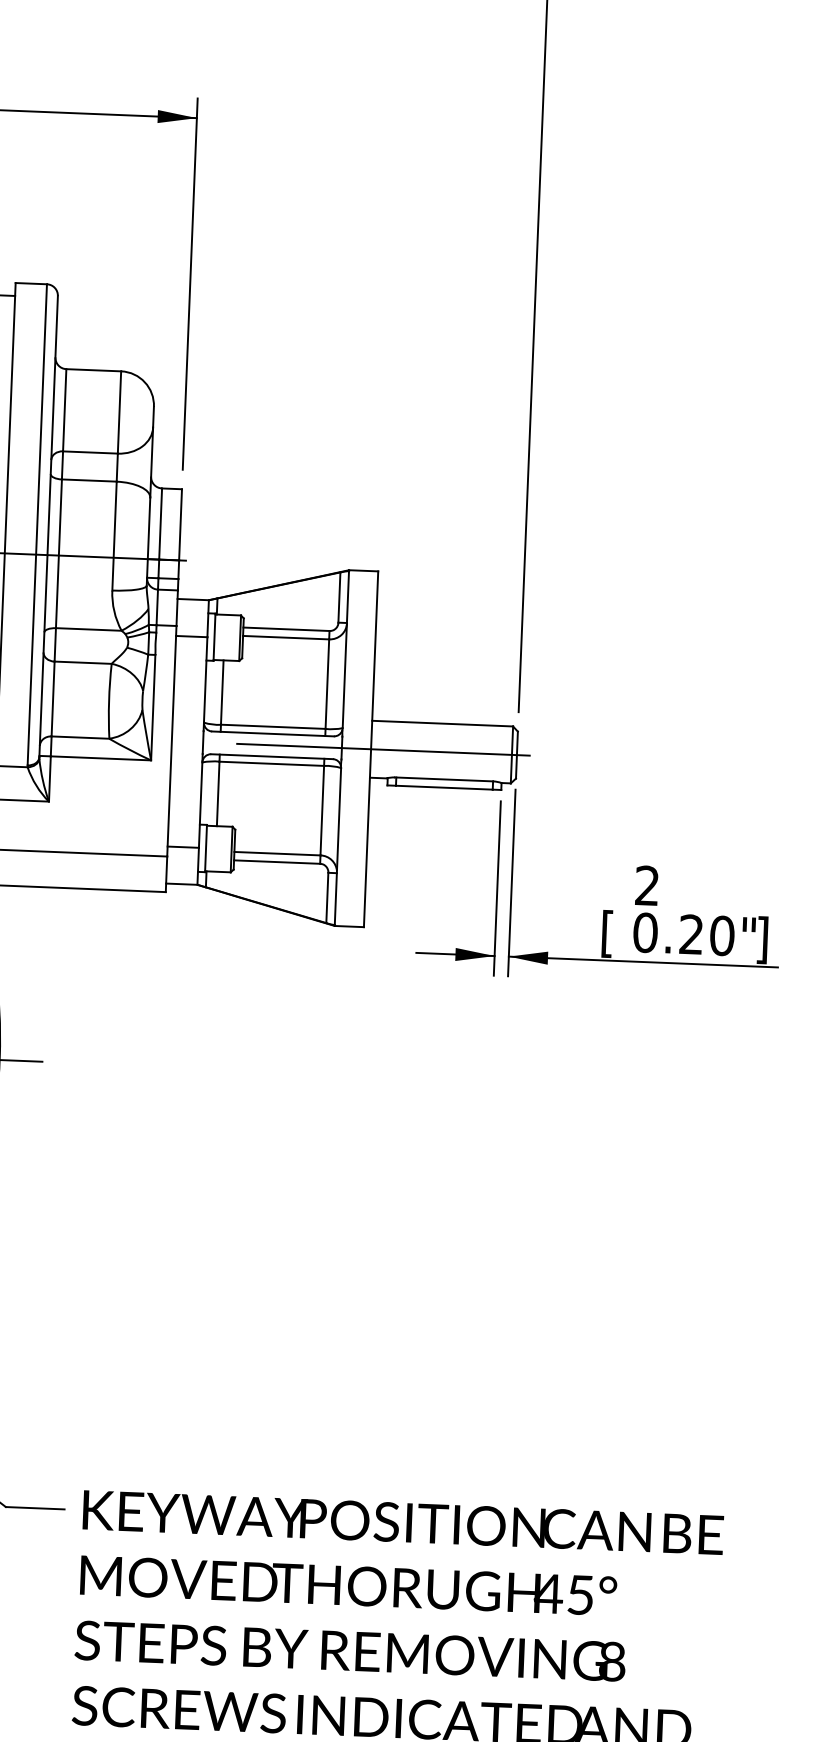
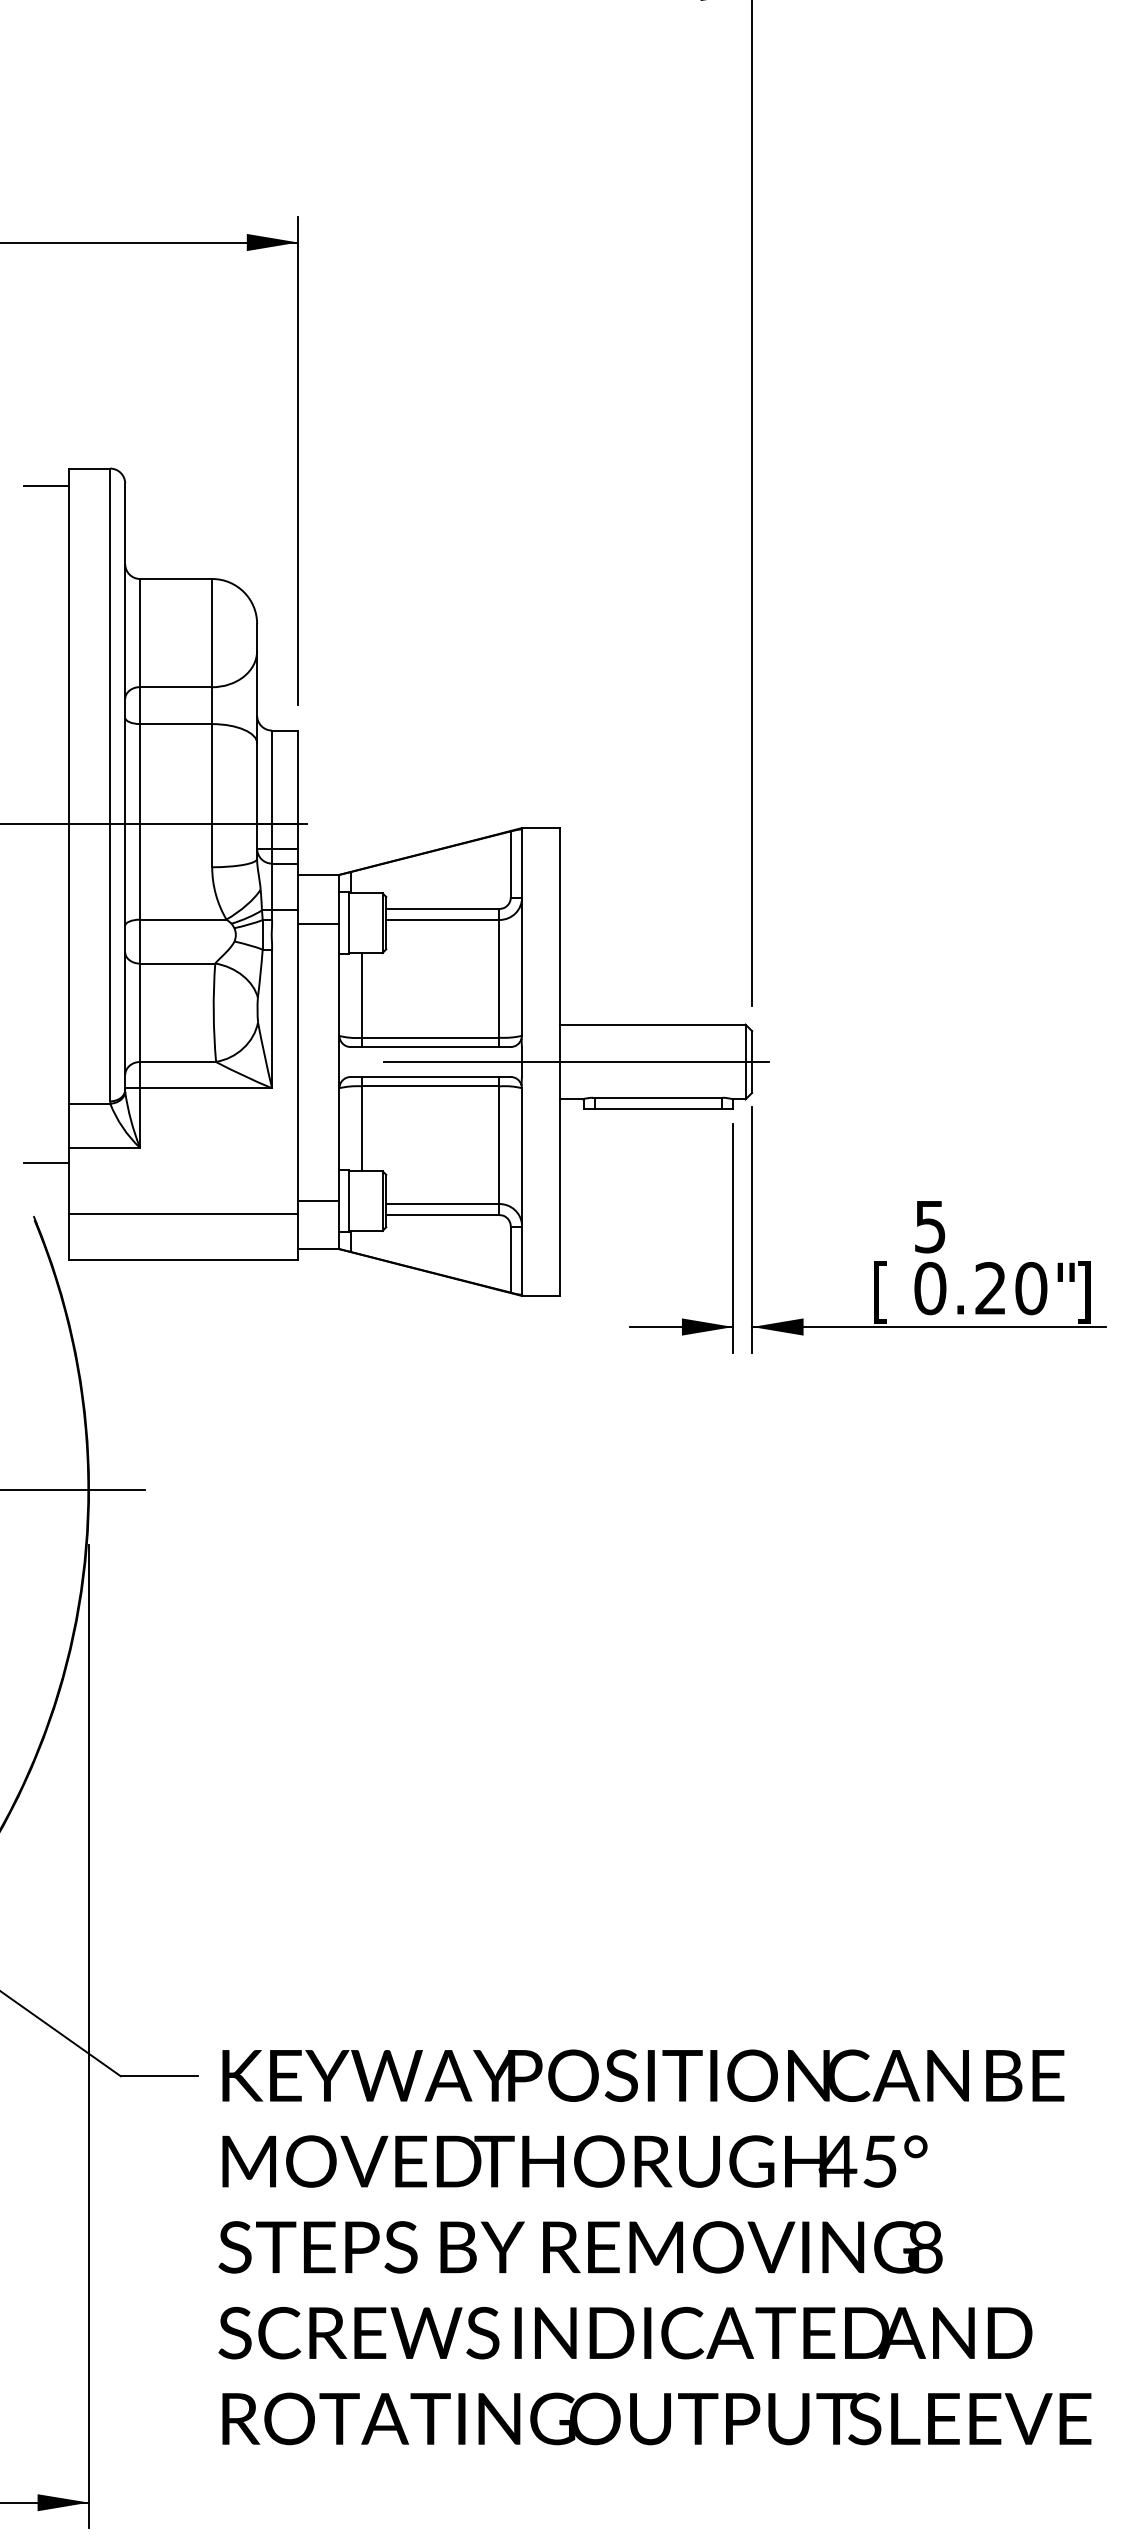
text: (647, 885) -> (930, 1226), 2 -> 5

